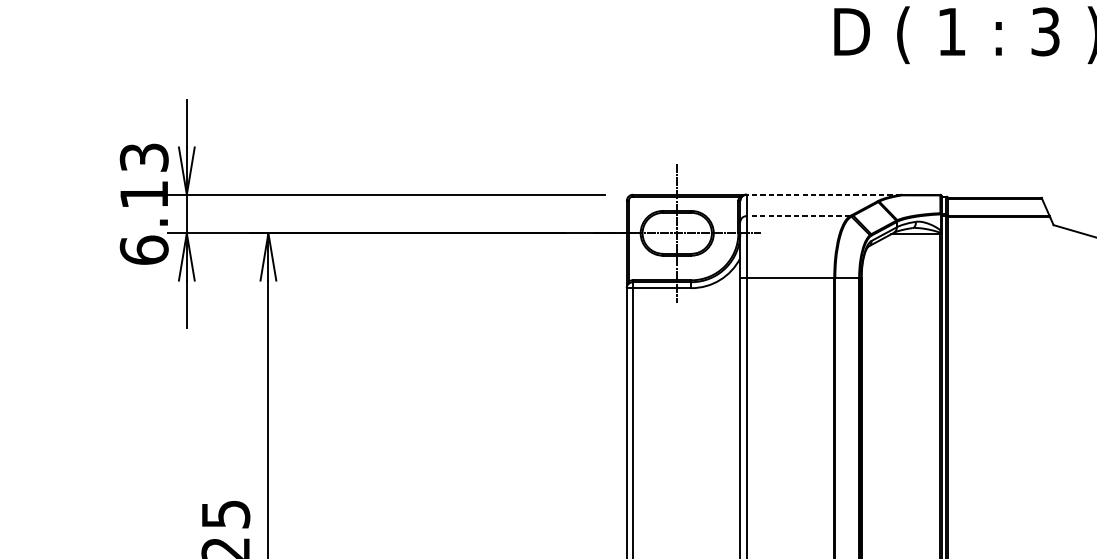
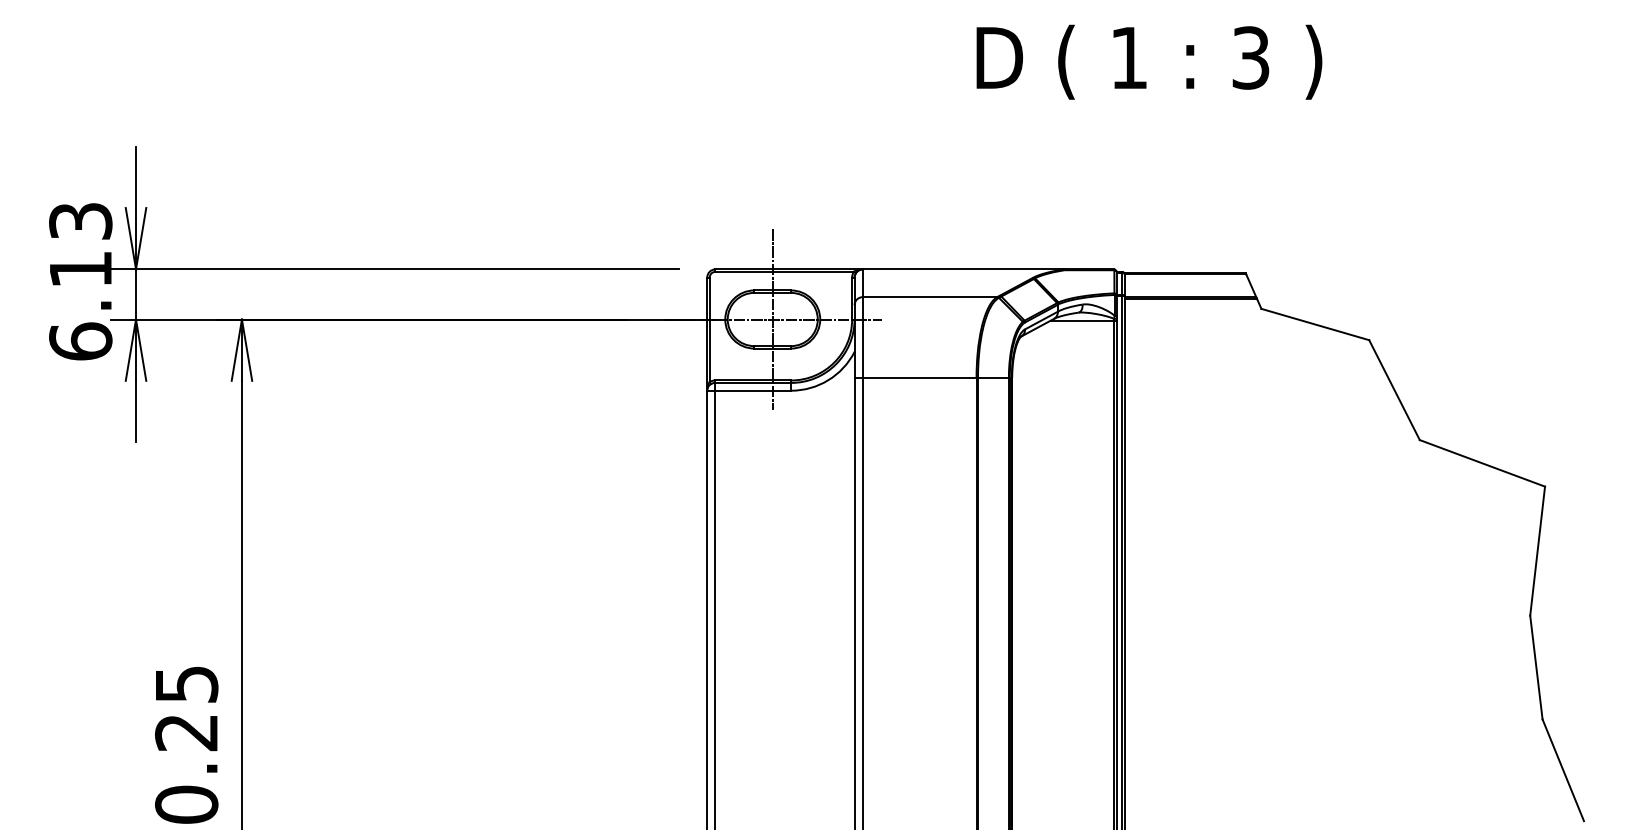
line: (823, 194) -> (962, 269), dashed -> solid
line: (797, 216) -> (929, 297), dashed -> solid

